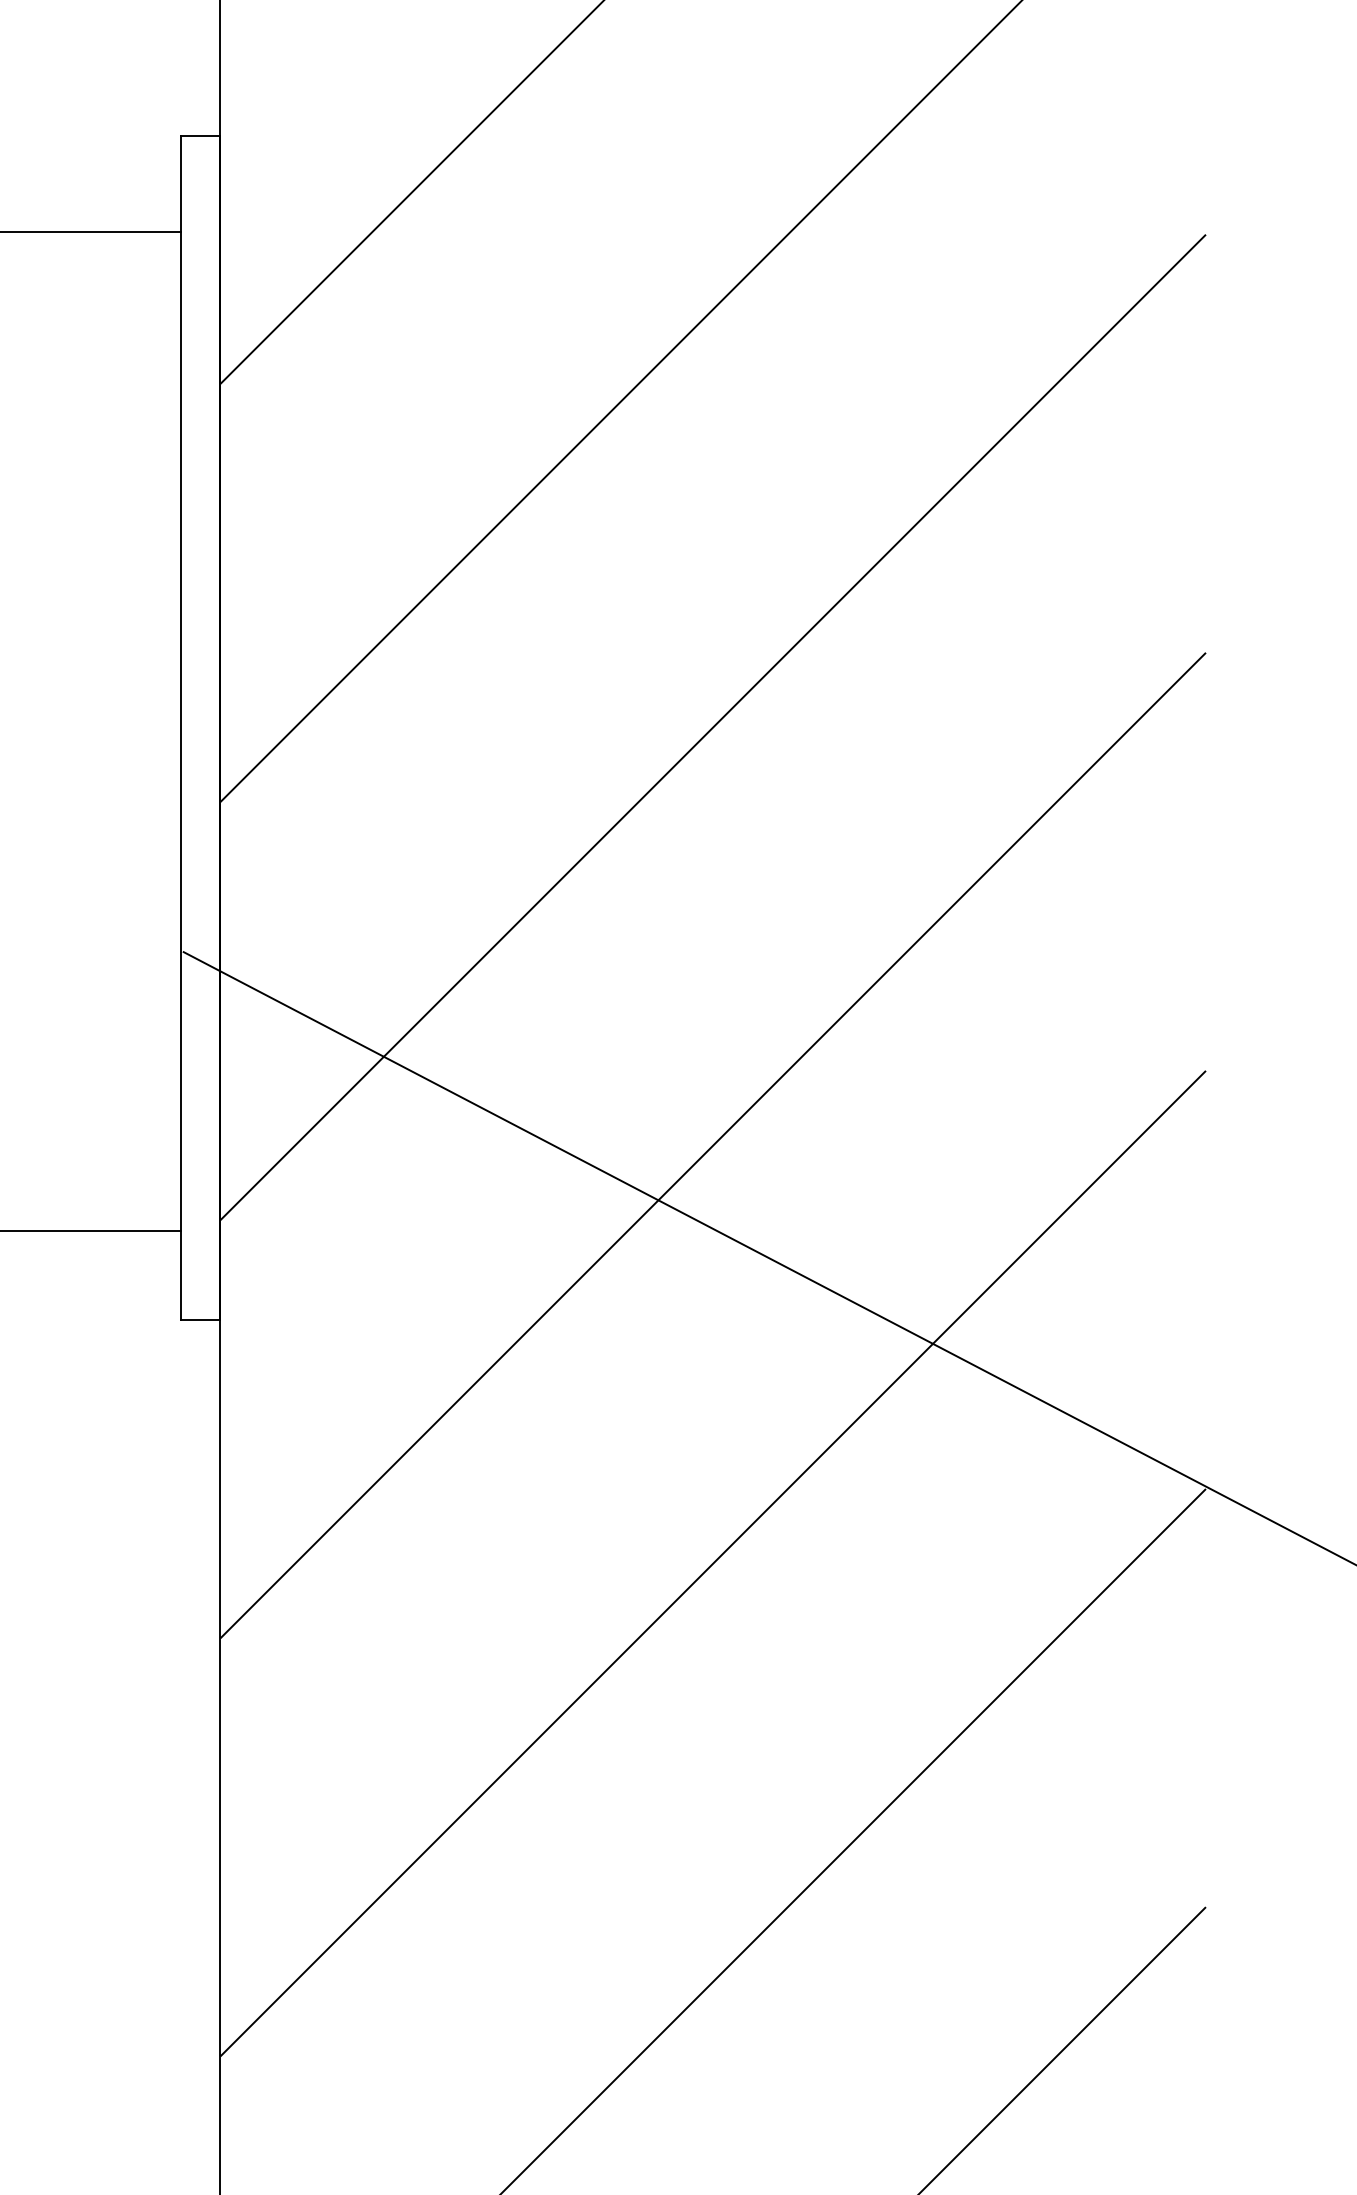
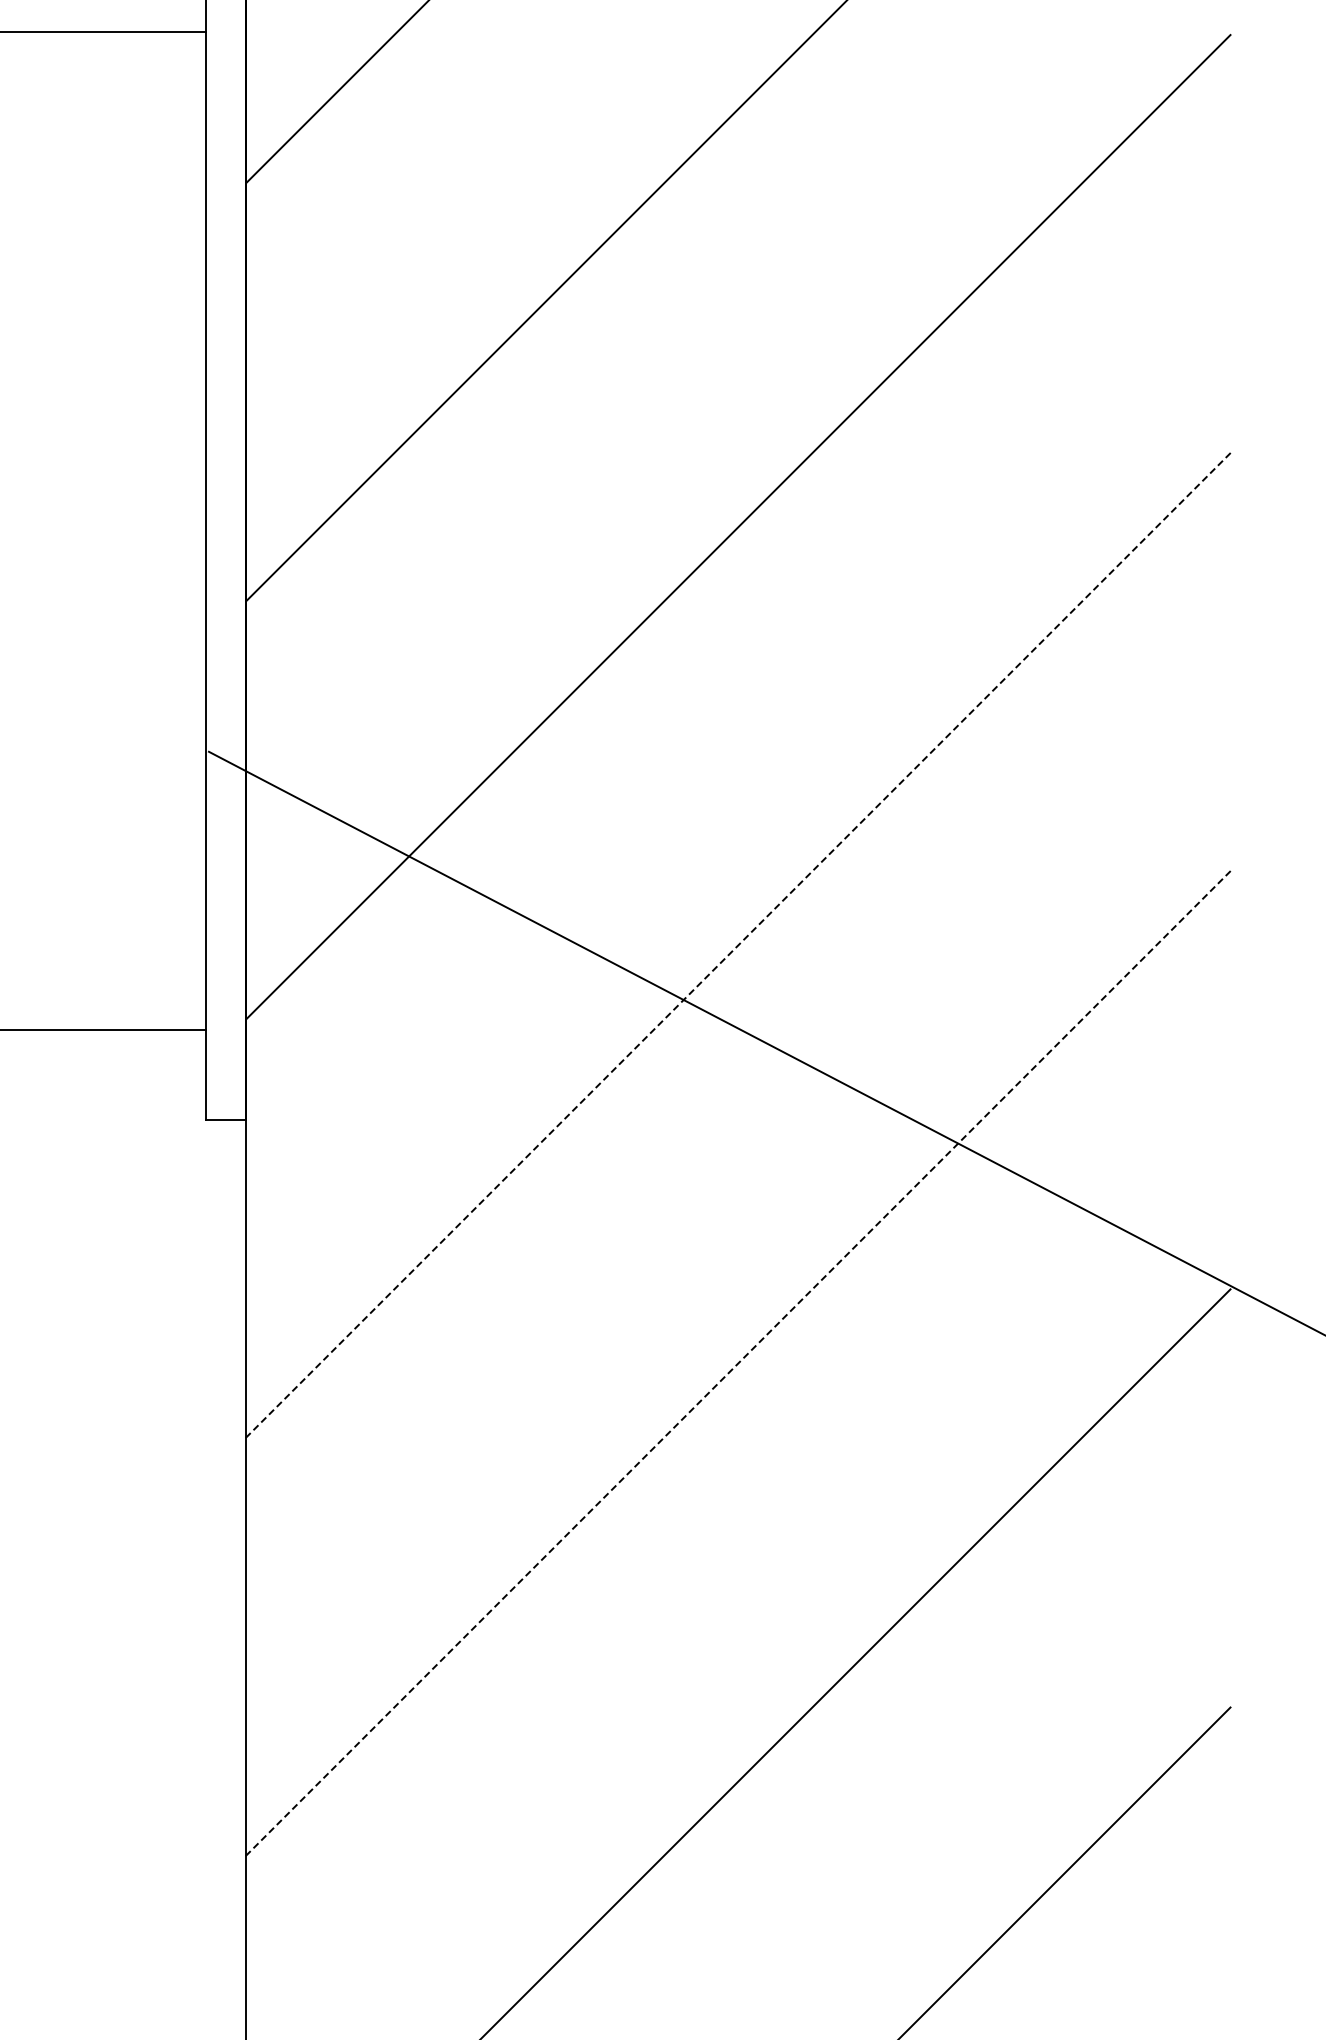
line: (713, 1145) -> (738, 945), solid -> dashed
line: (713, 1563) -> (738, 1363), solid -> dashed

